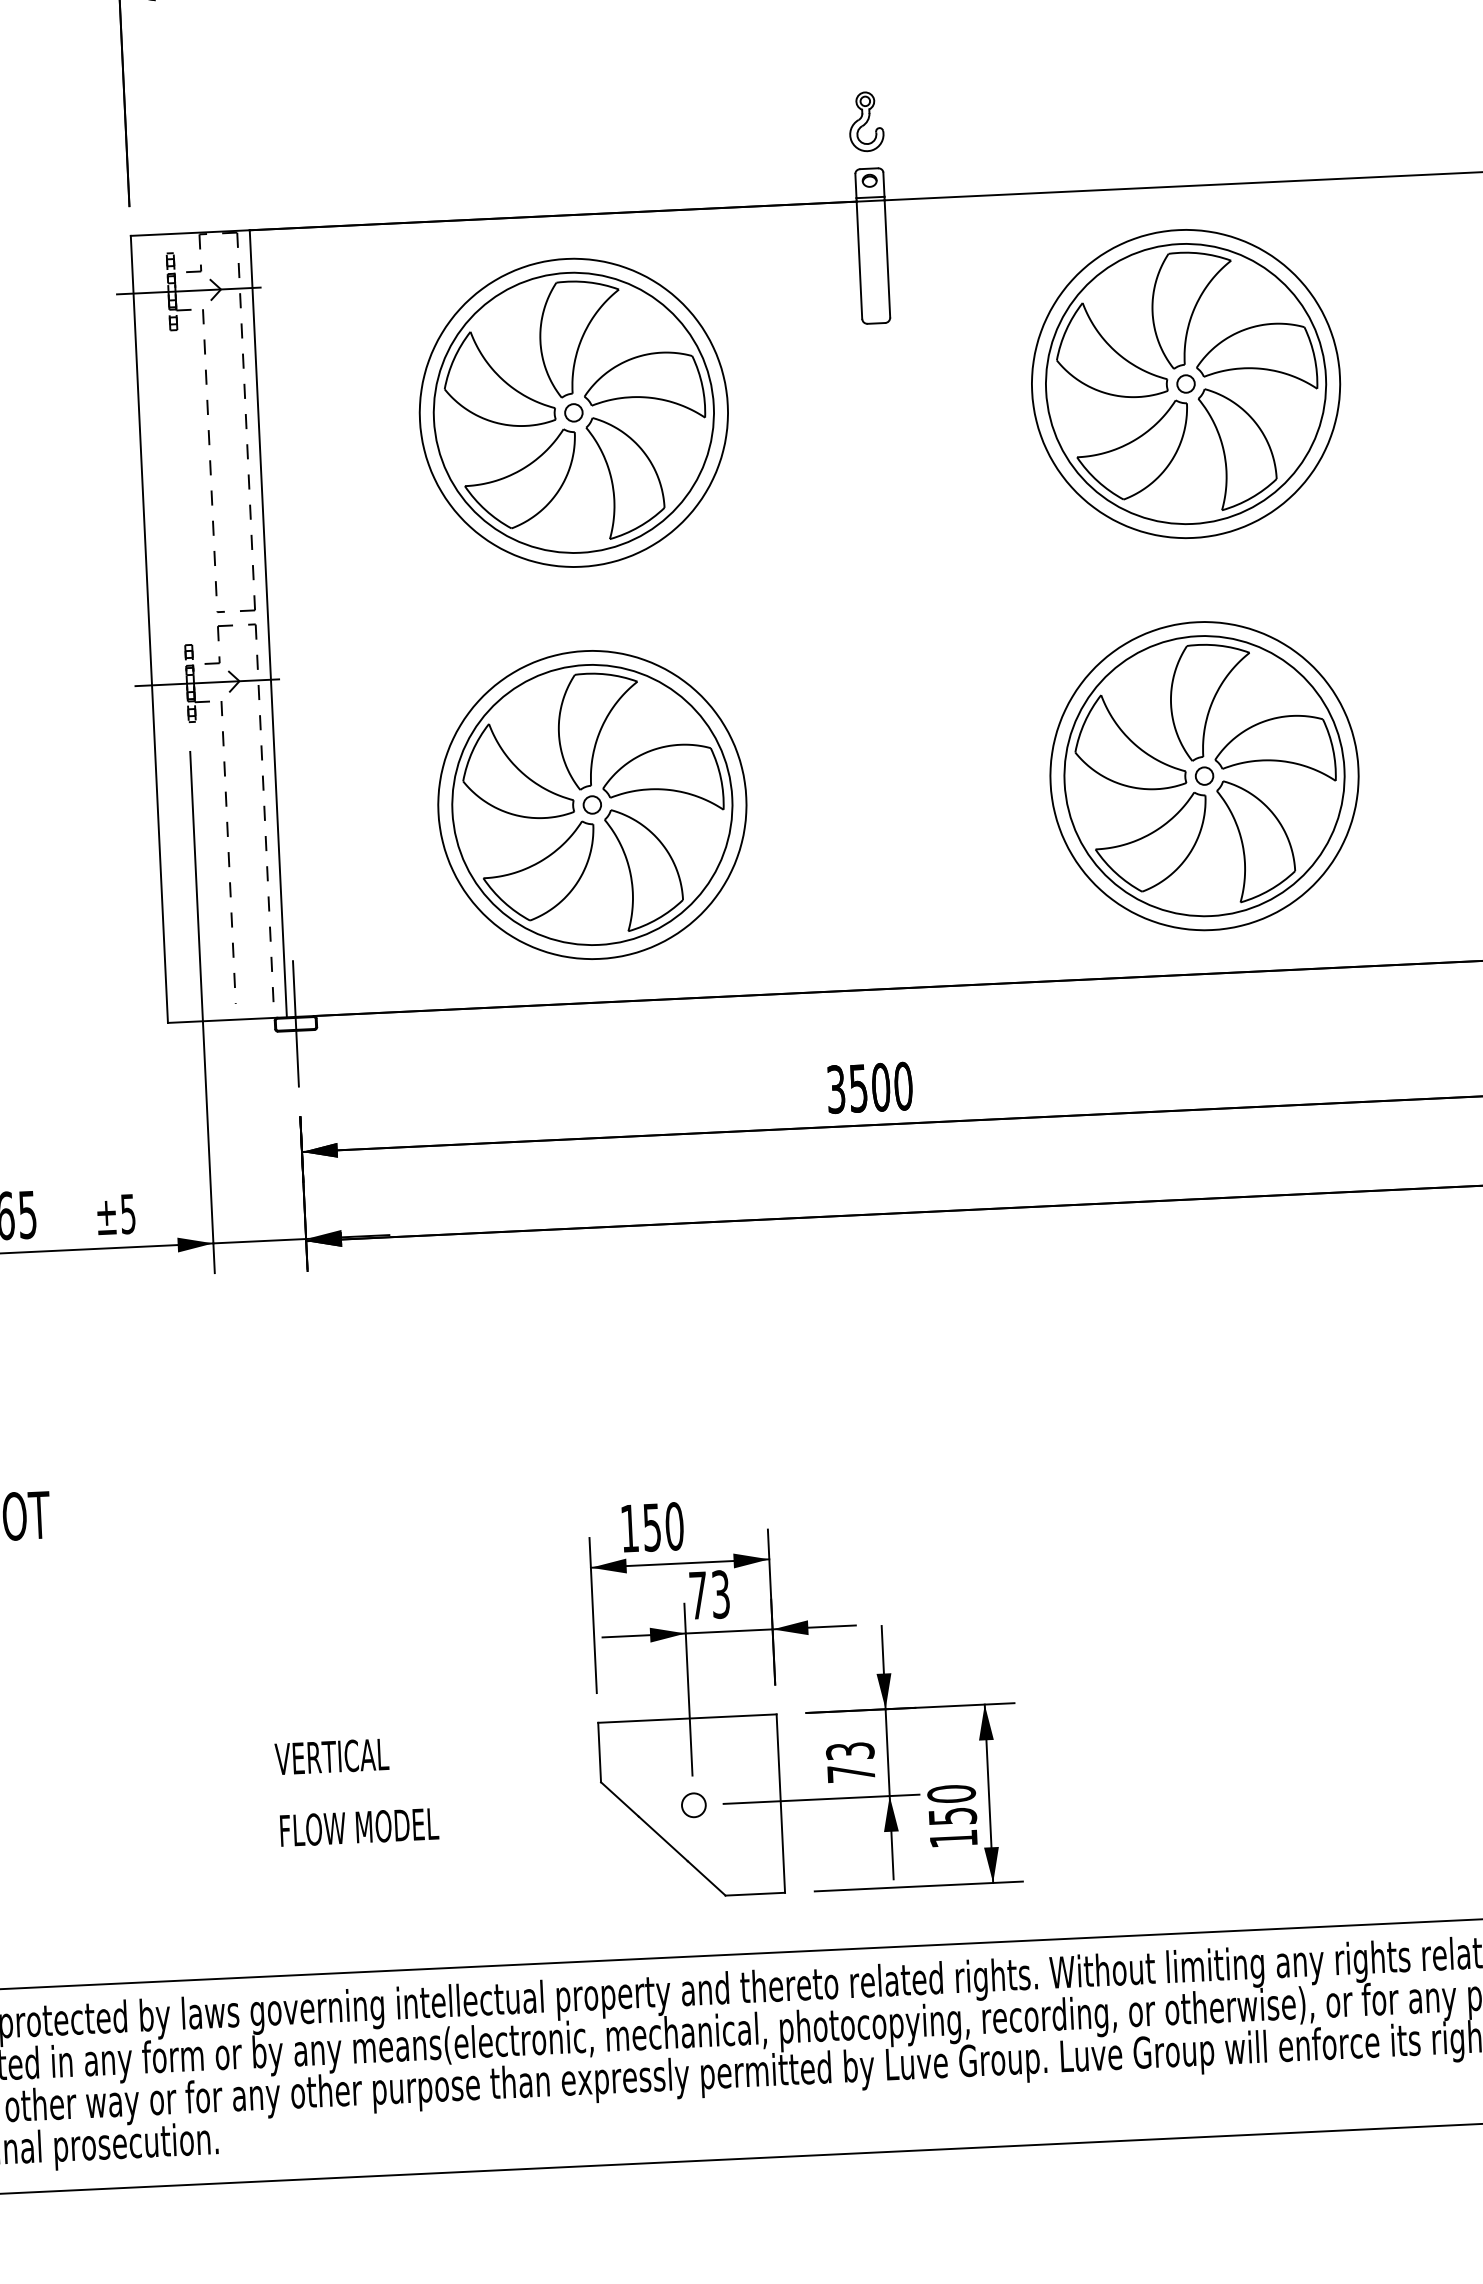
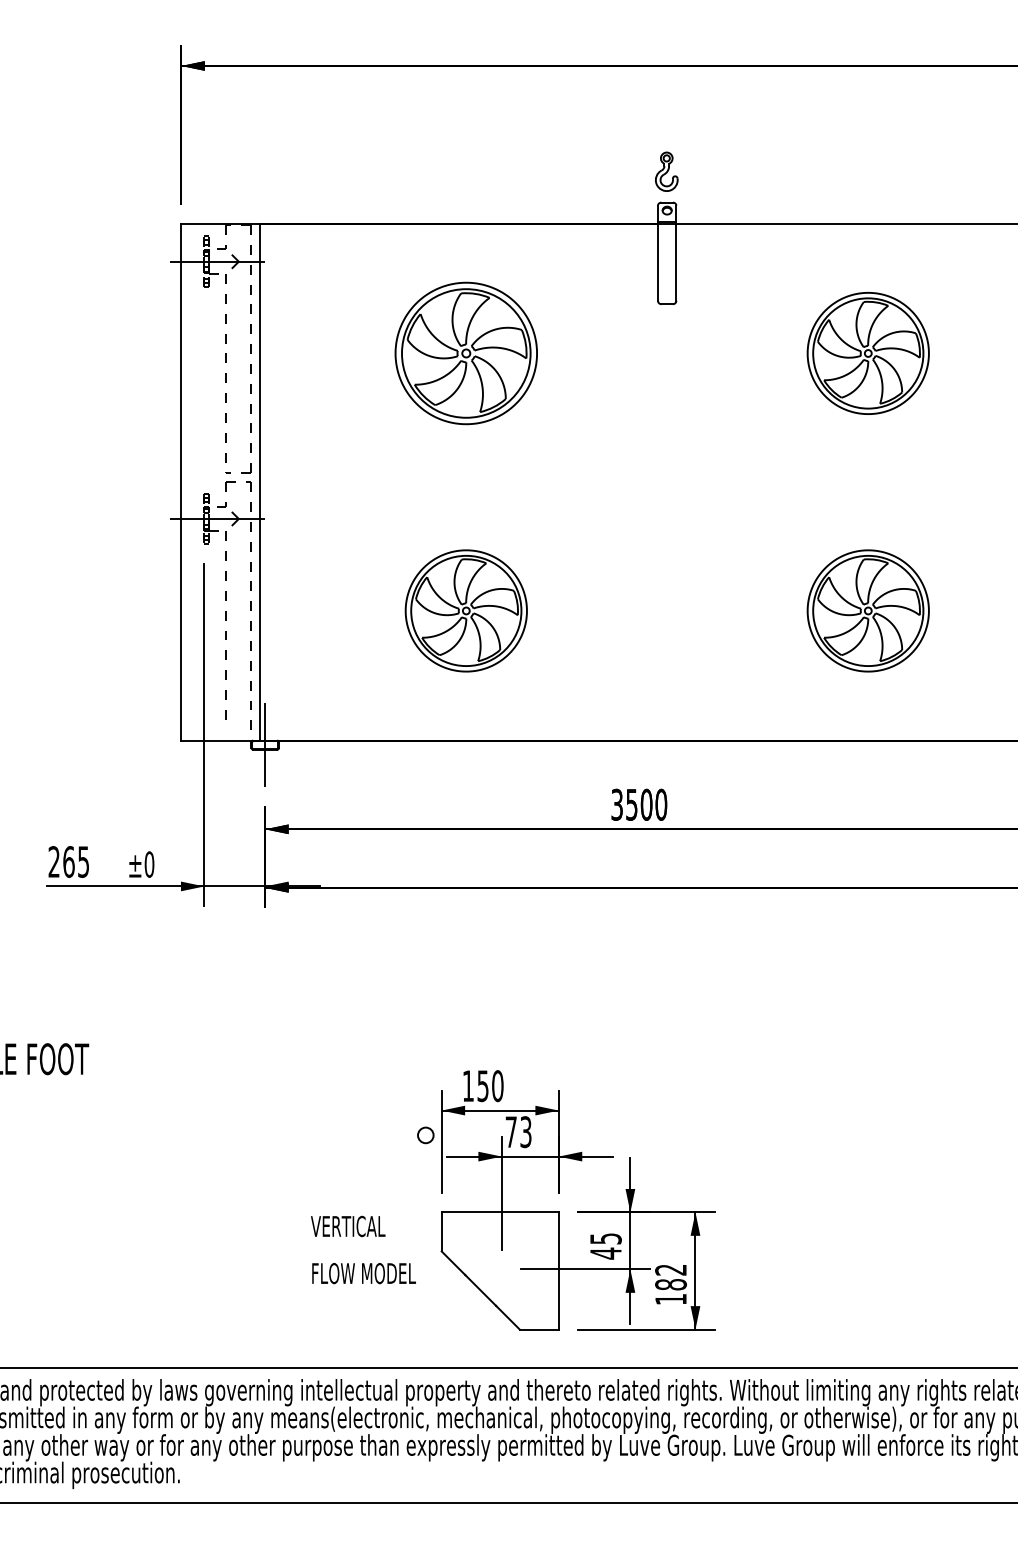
part: (1186, 384) -> (868, 353), size x0.6
part: (574, 412) -> (466, 353), size x0.7
part: (1205, 775) -> (868, 610), size x0.6
part: (592, 804) -> (466, 610), size x0.6
text: (128, 1213) -> (149, 864), ±5 -> ±0
text: (850, 1762) -> (605, 1246), 73 -> 45
text: (356, 1790) -> (363, 1249), moved
circle: (693, 1805) -> (425, 1135), moved
text: (951, 1805) -> (670, 1277), 150 -> 182

